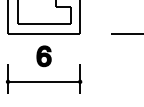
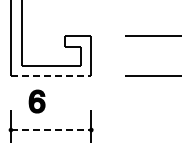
line: (44, 33) -> (51, 76), solid -> dashed
part: (43, 56) -> (36, 101), moved
line: (44, 82) -> (51, 130), solid -> dashed

